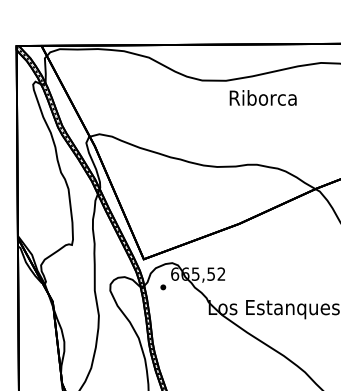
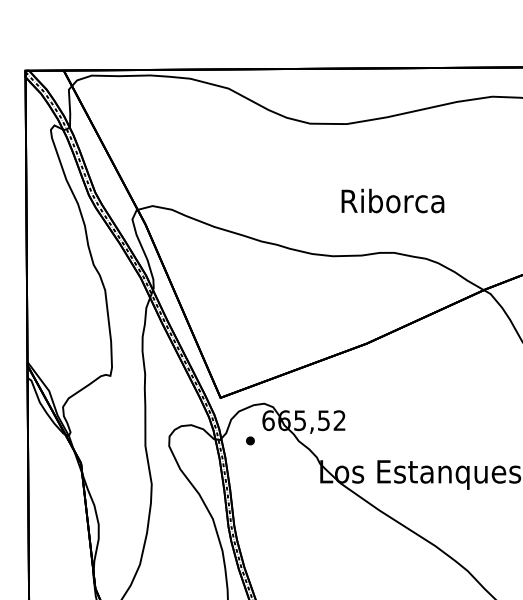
text: (262, 97) -> (391, 200), moved

